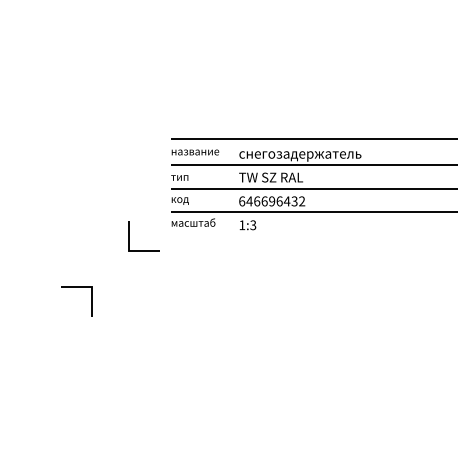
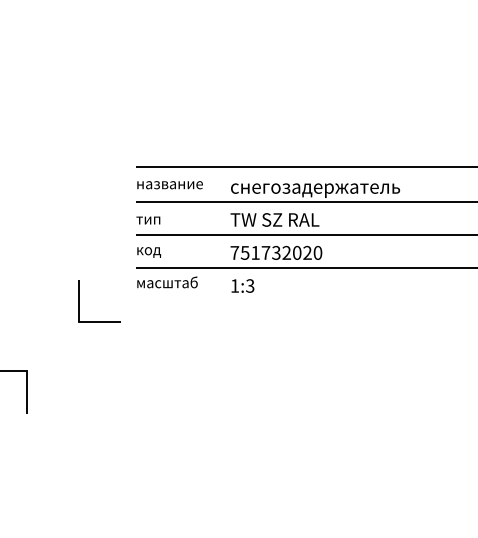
text: (272, 201) -> (276, 253), 646696432 -> 751732020

